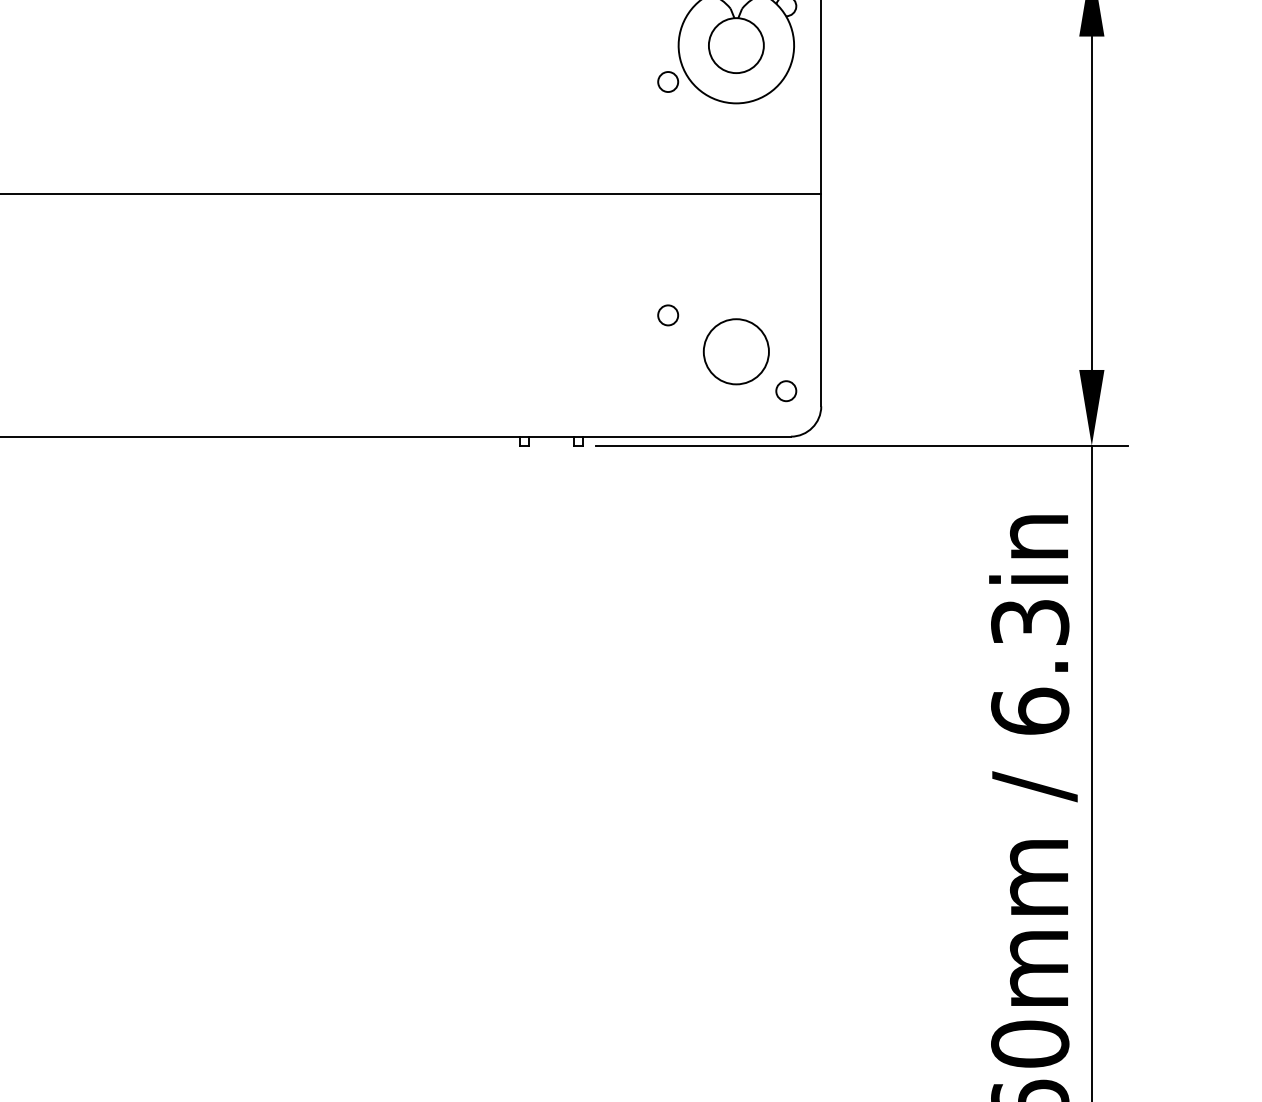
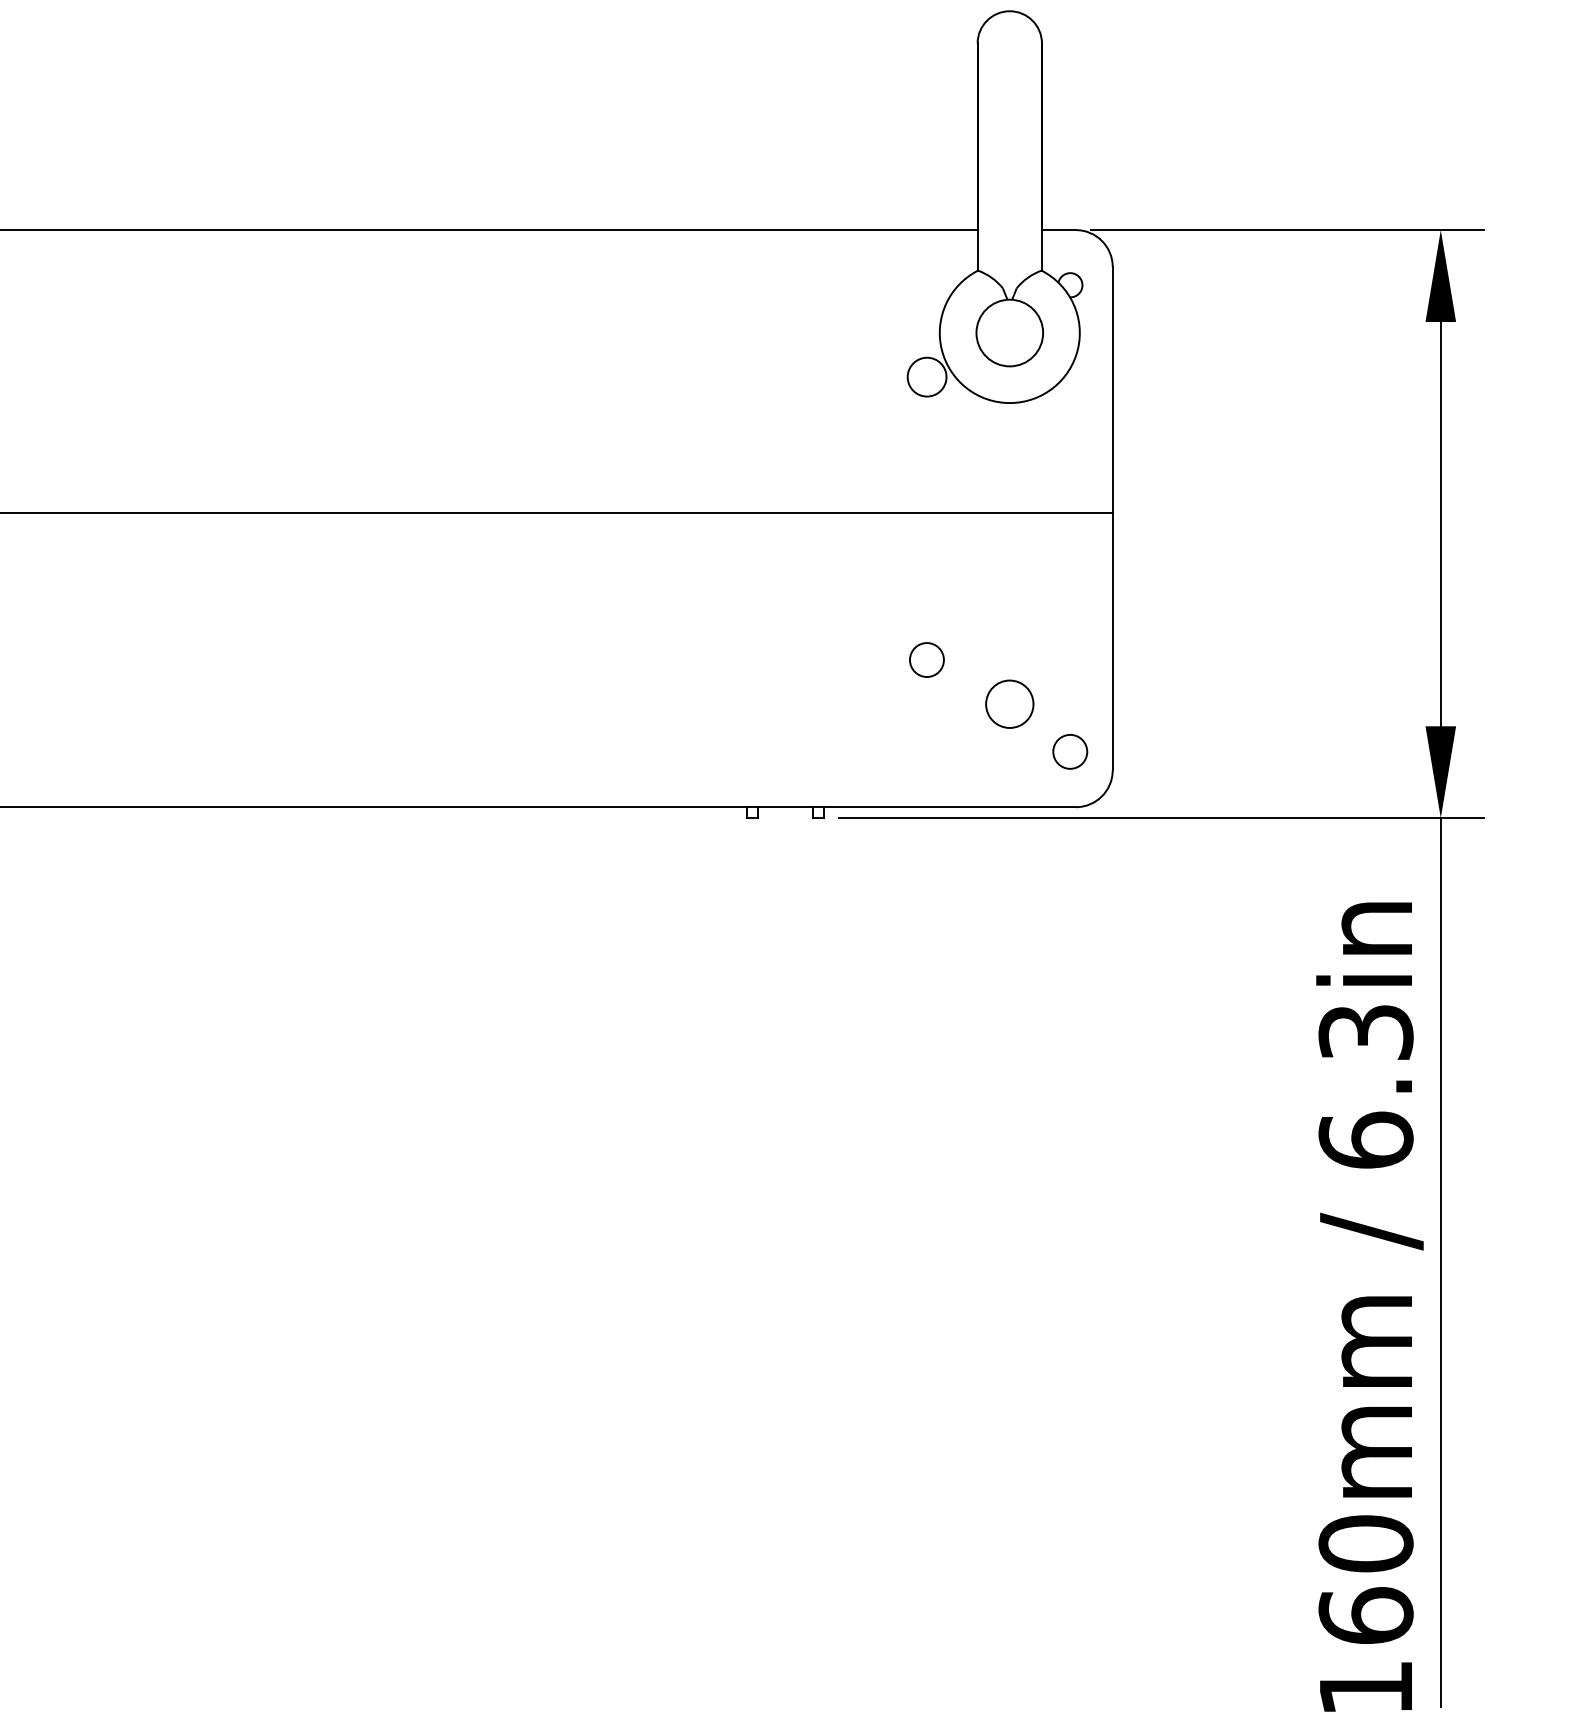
circle: (667, 82) -> (926, 377), size x1.6
circle: (668, 315) -> (927, 660), size x1.4
circle: (736, 351) -> (1009, 703), size x0.6
circle: (786, 391) -> (1070, 752), size x1.4

